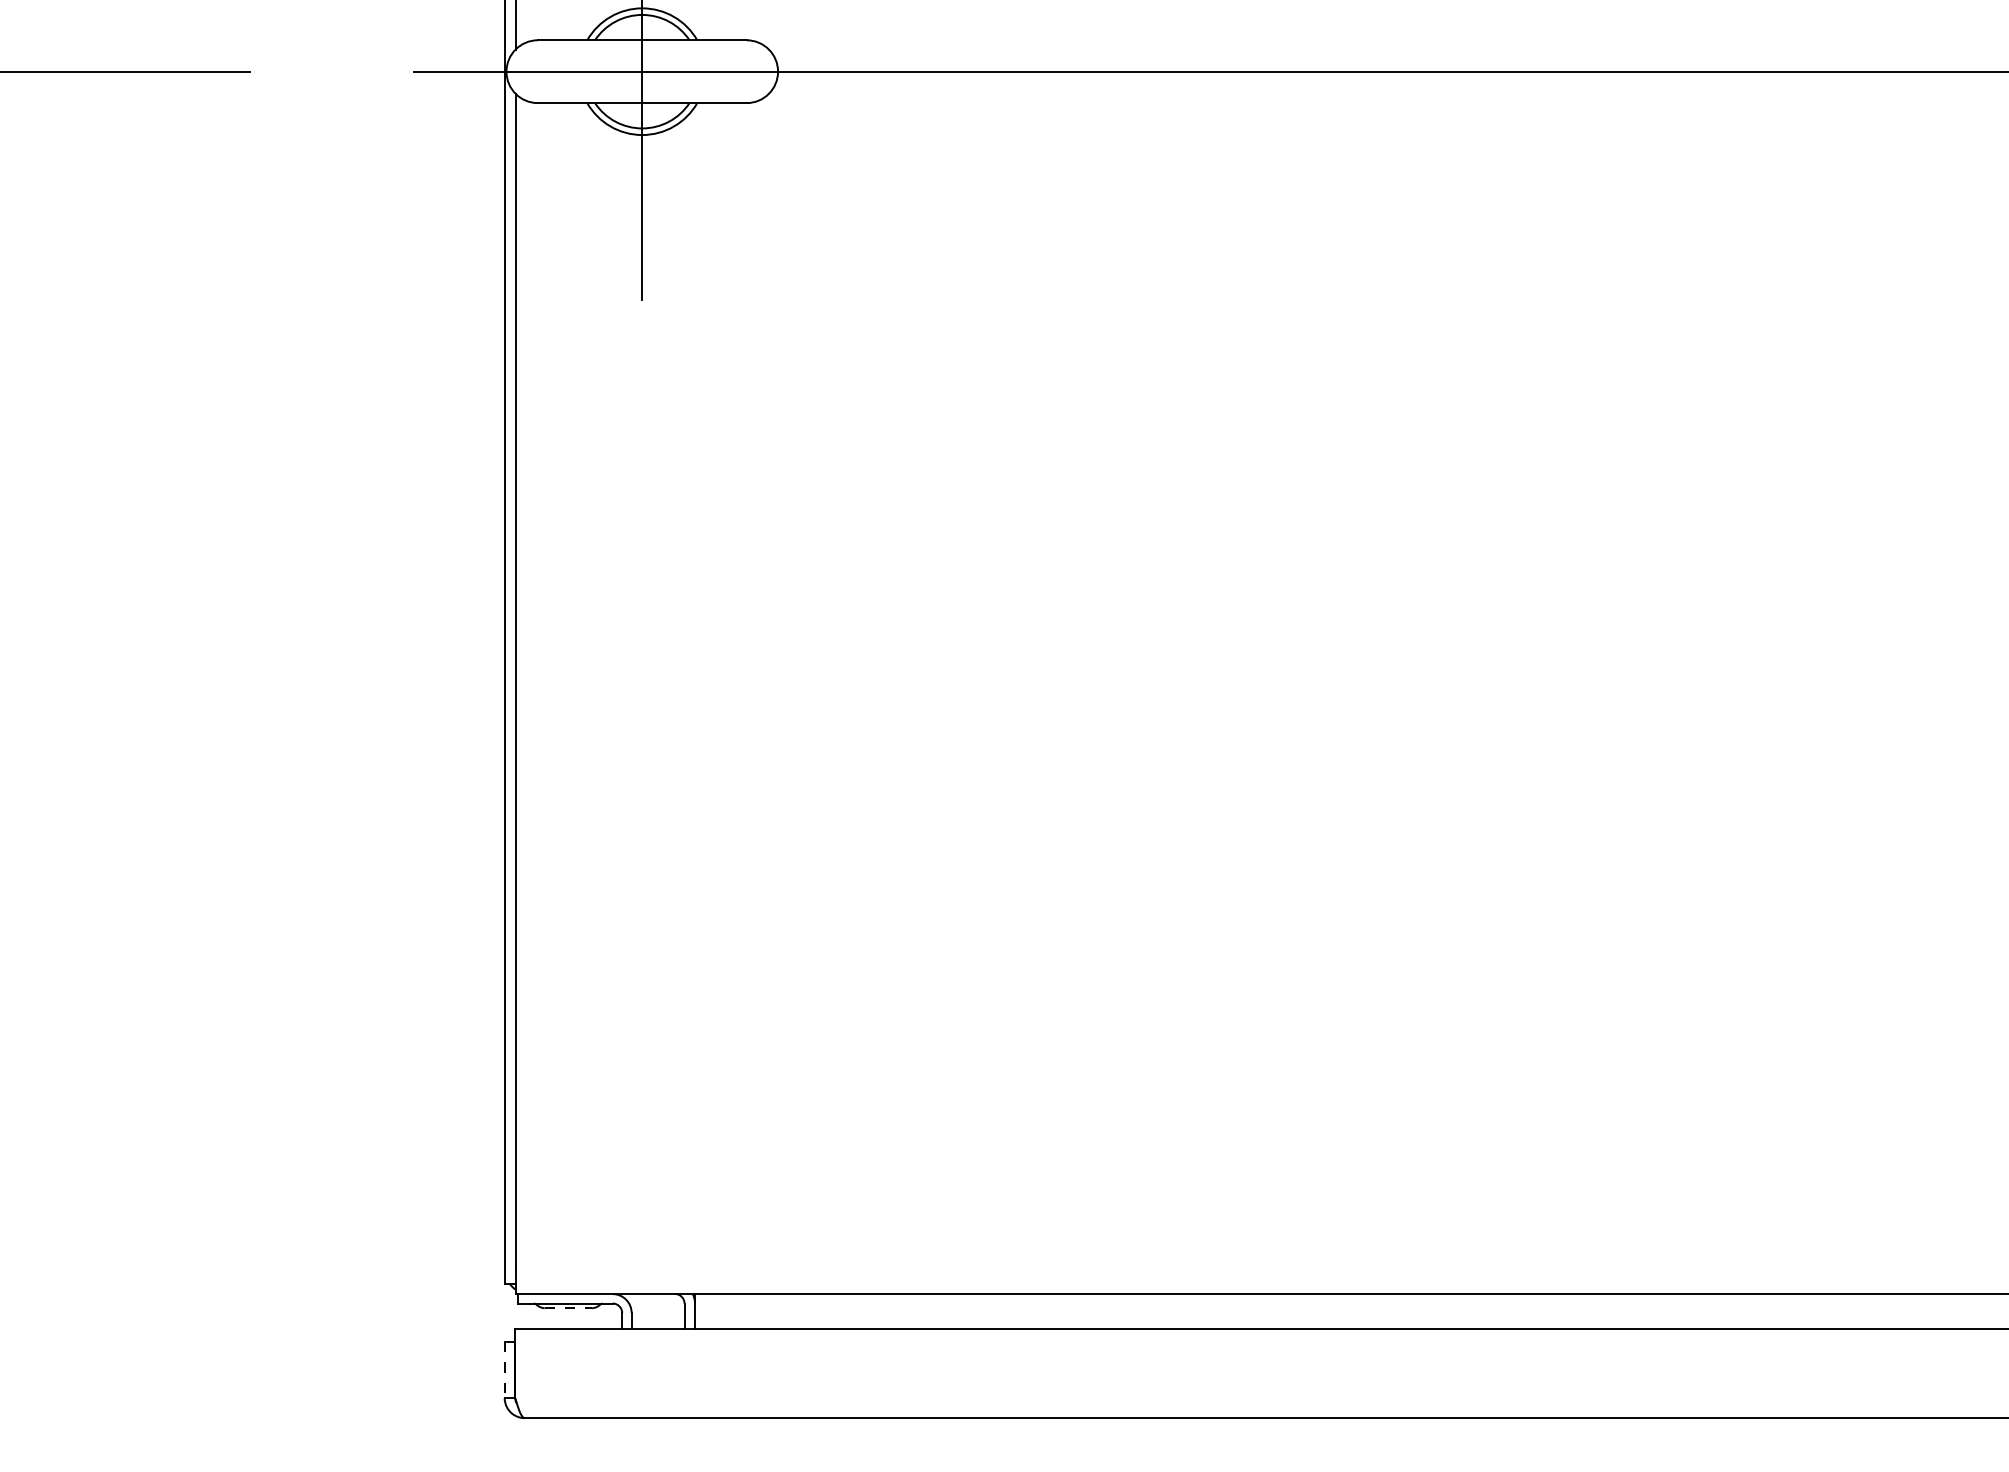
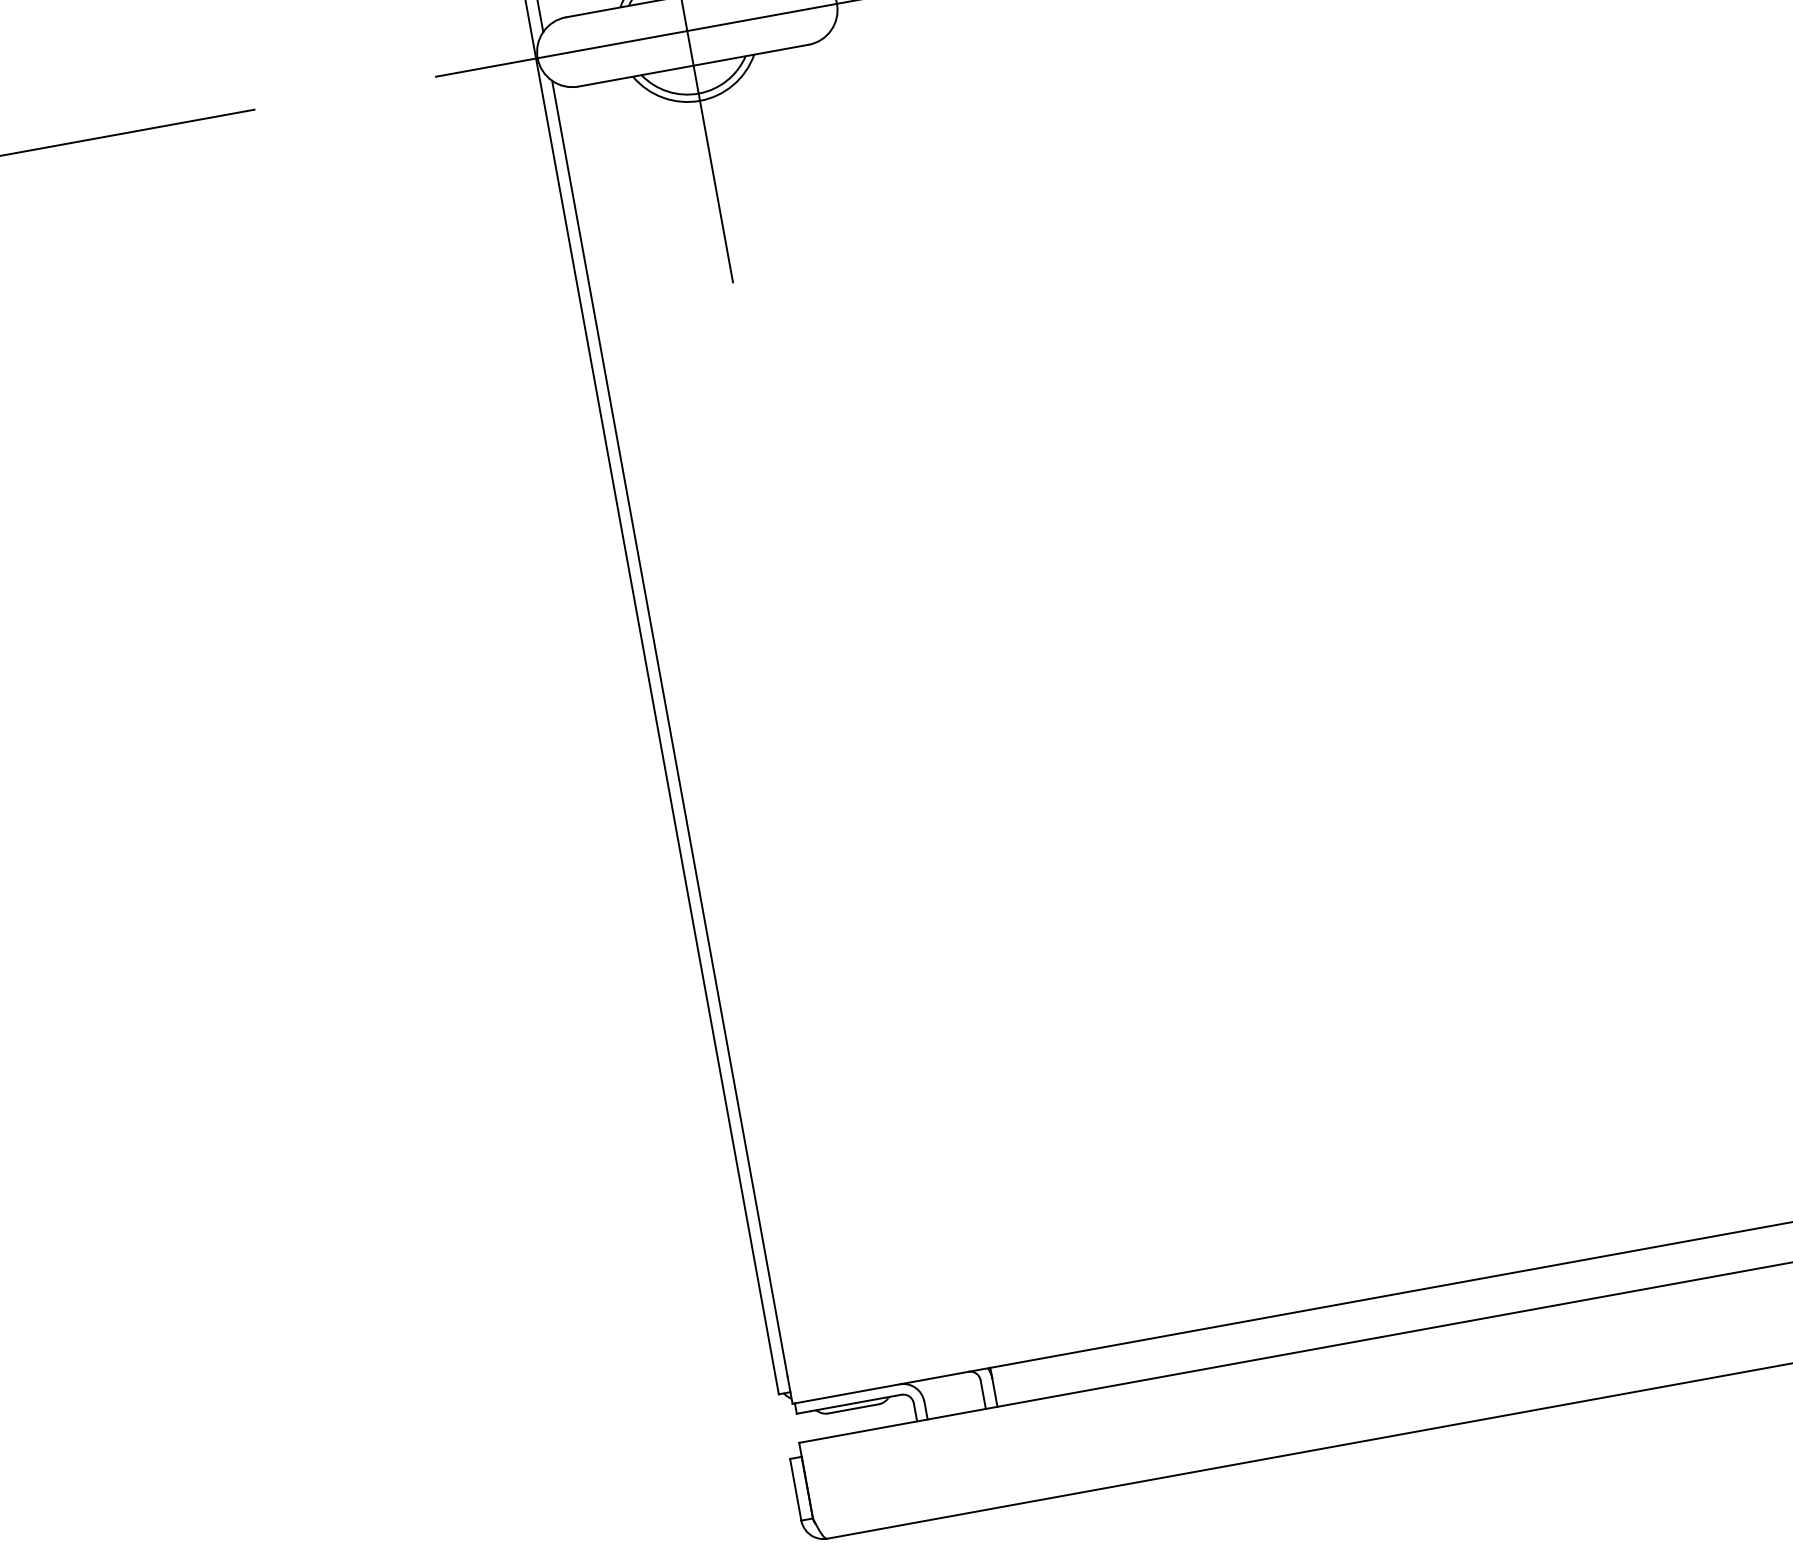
line: (568, 1308) -> (853, 1409), dashed -> solid
line: (504, 1370) -> (795, 1490), dashed -> solid

